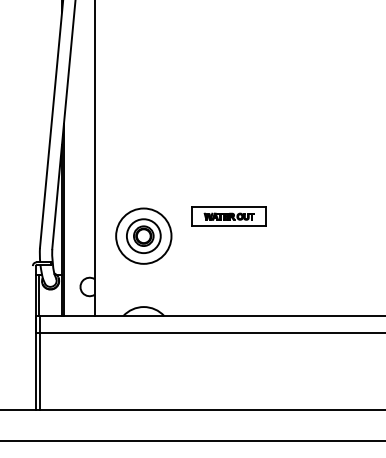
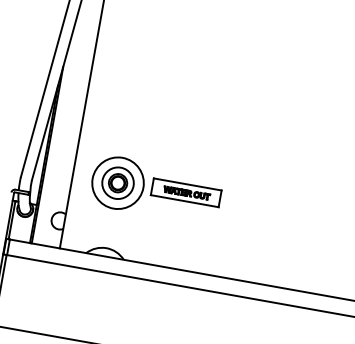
part: (228, 216) -> (186, 192), moved

